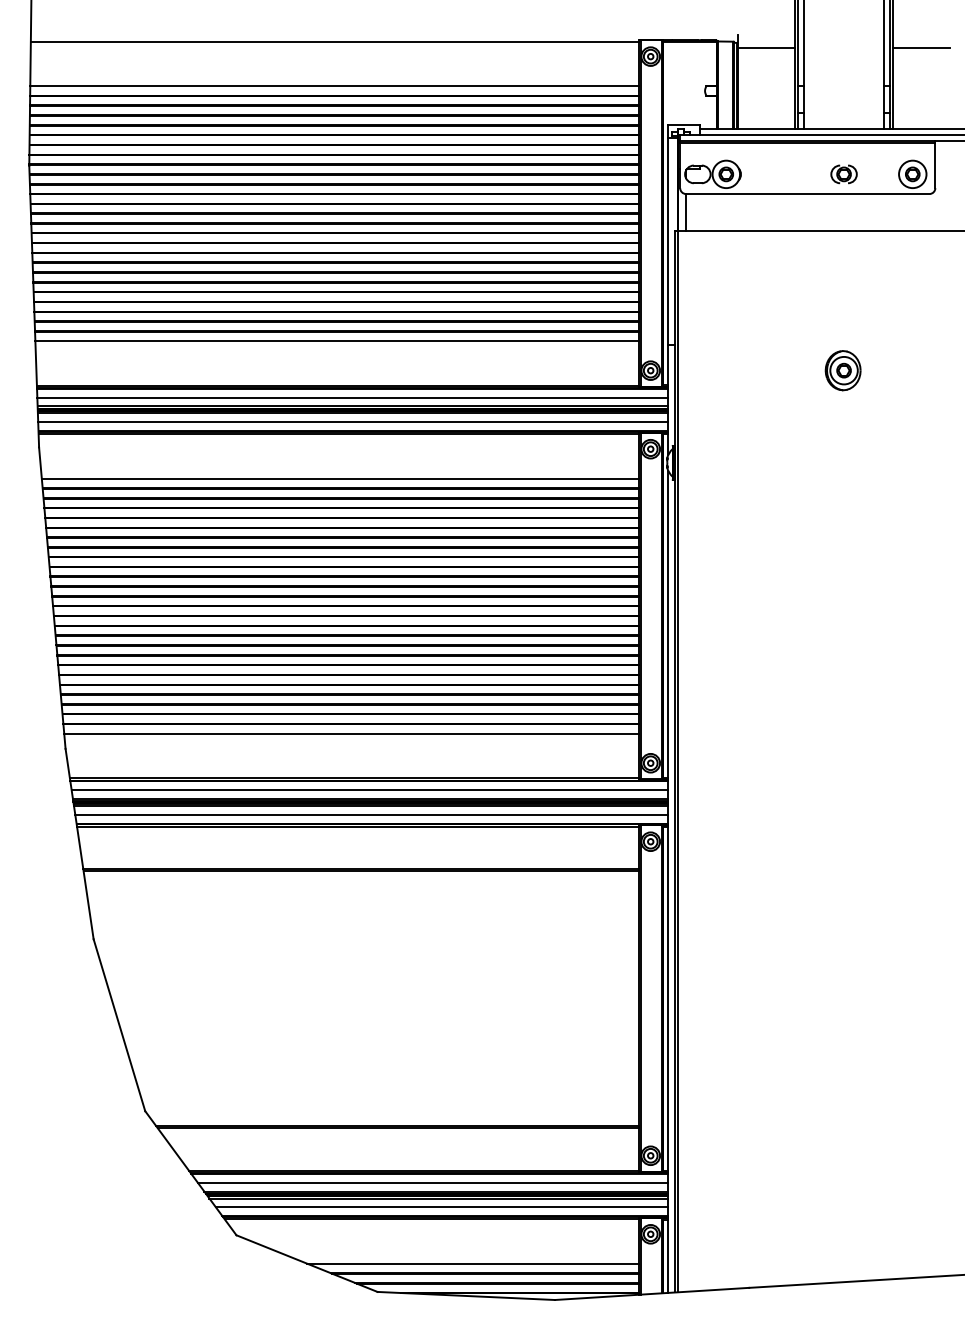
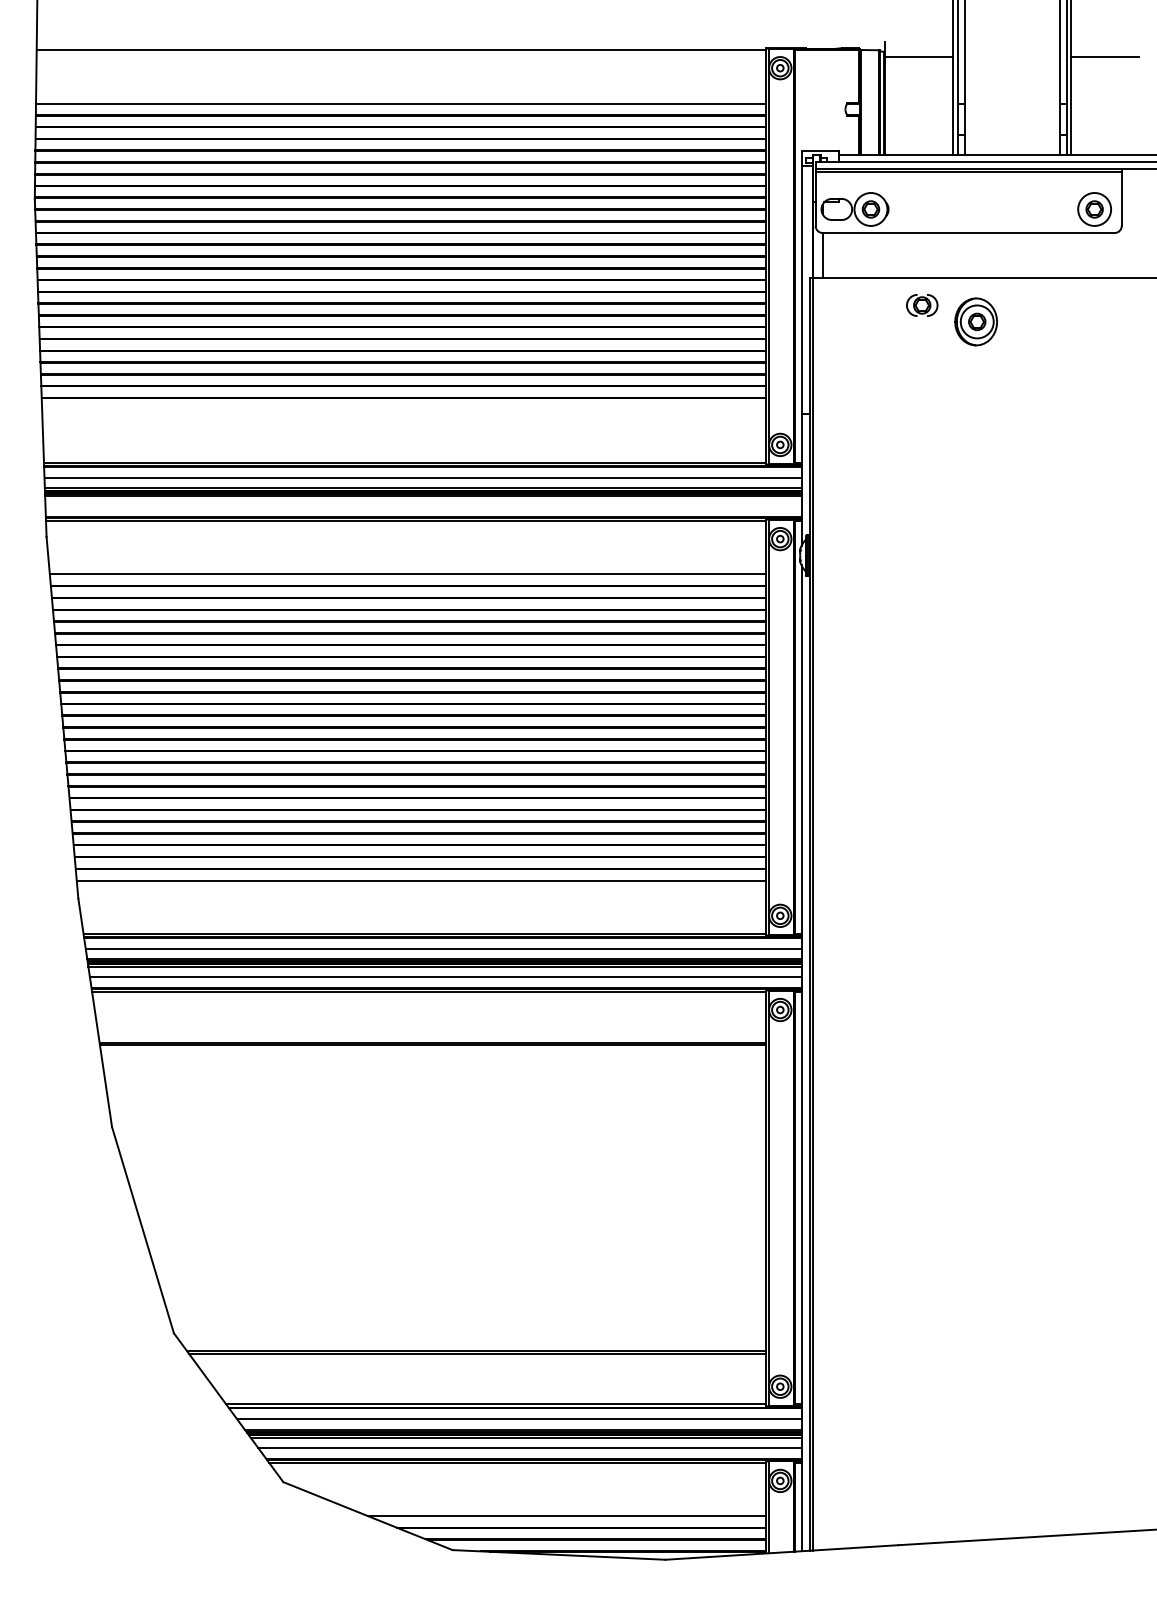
part: (844, 174) -> (922, 305), moved
line: (337, 341) -> (404, 409), removed
part: (842, 370) -> (975, 321), moved
line: (353, 422) -> (423, 506), removed

